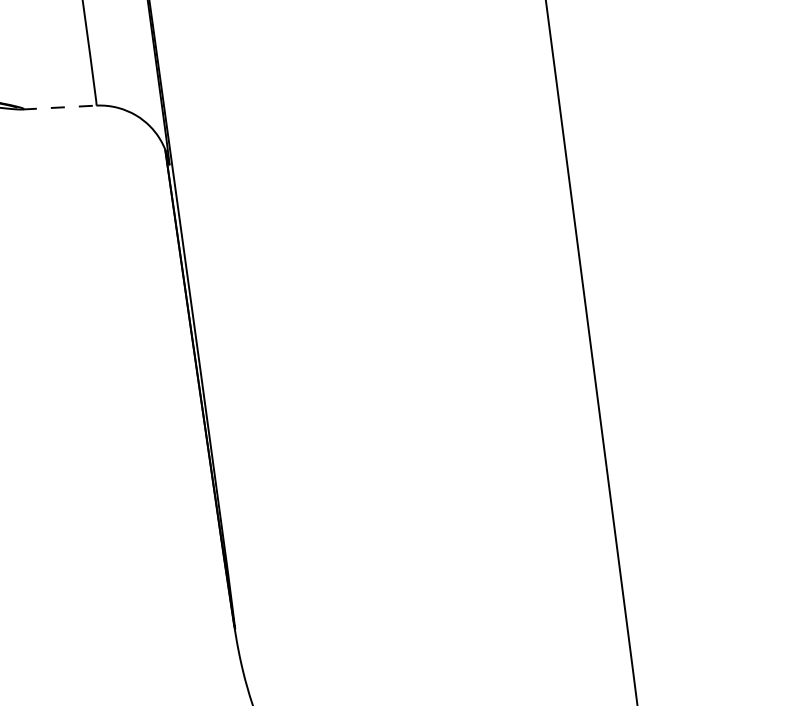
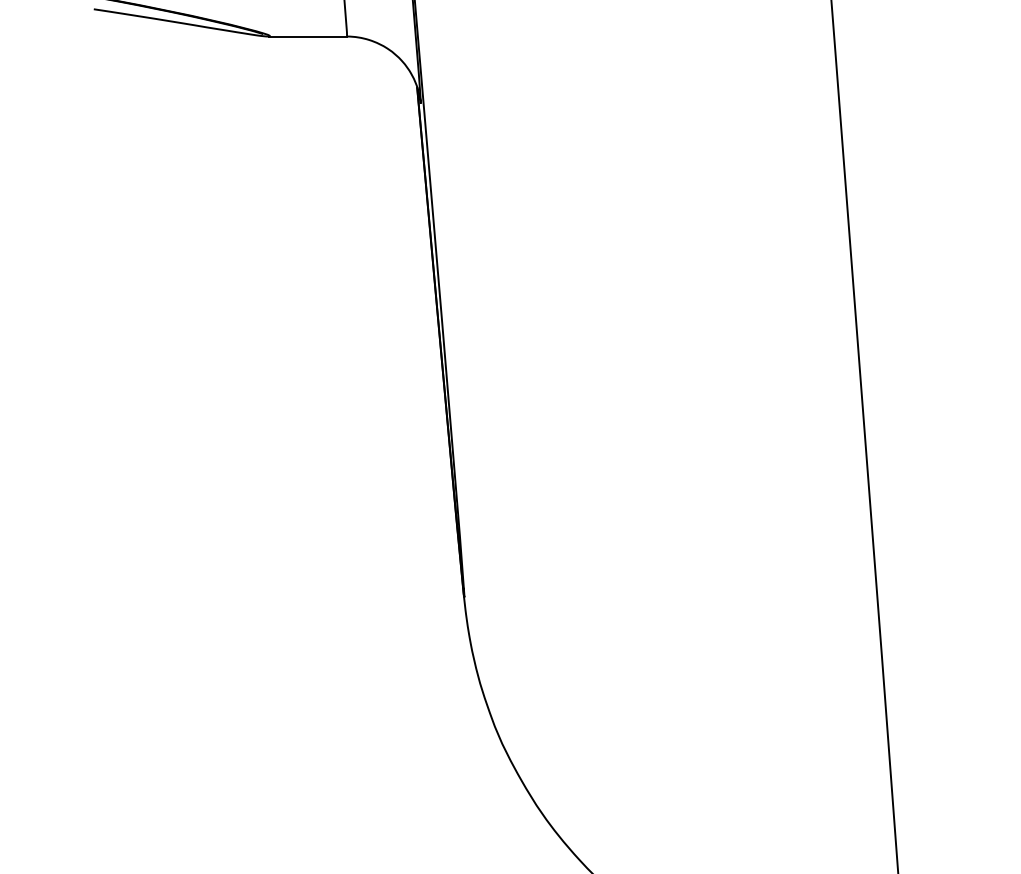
line: (59, 107) -> (307, 36), dashed -> solid

